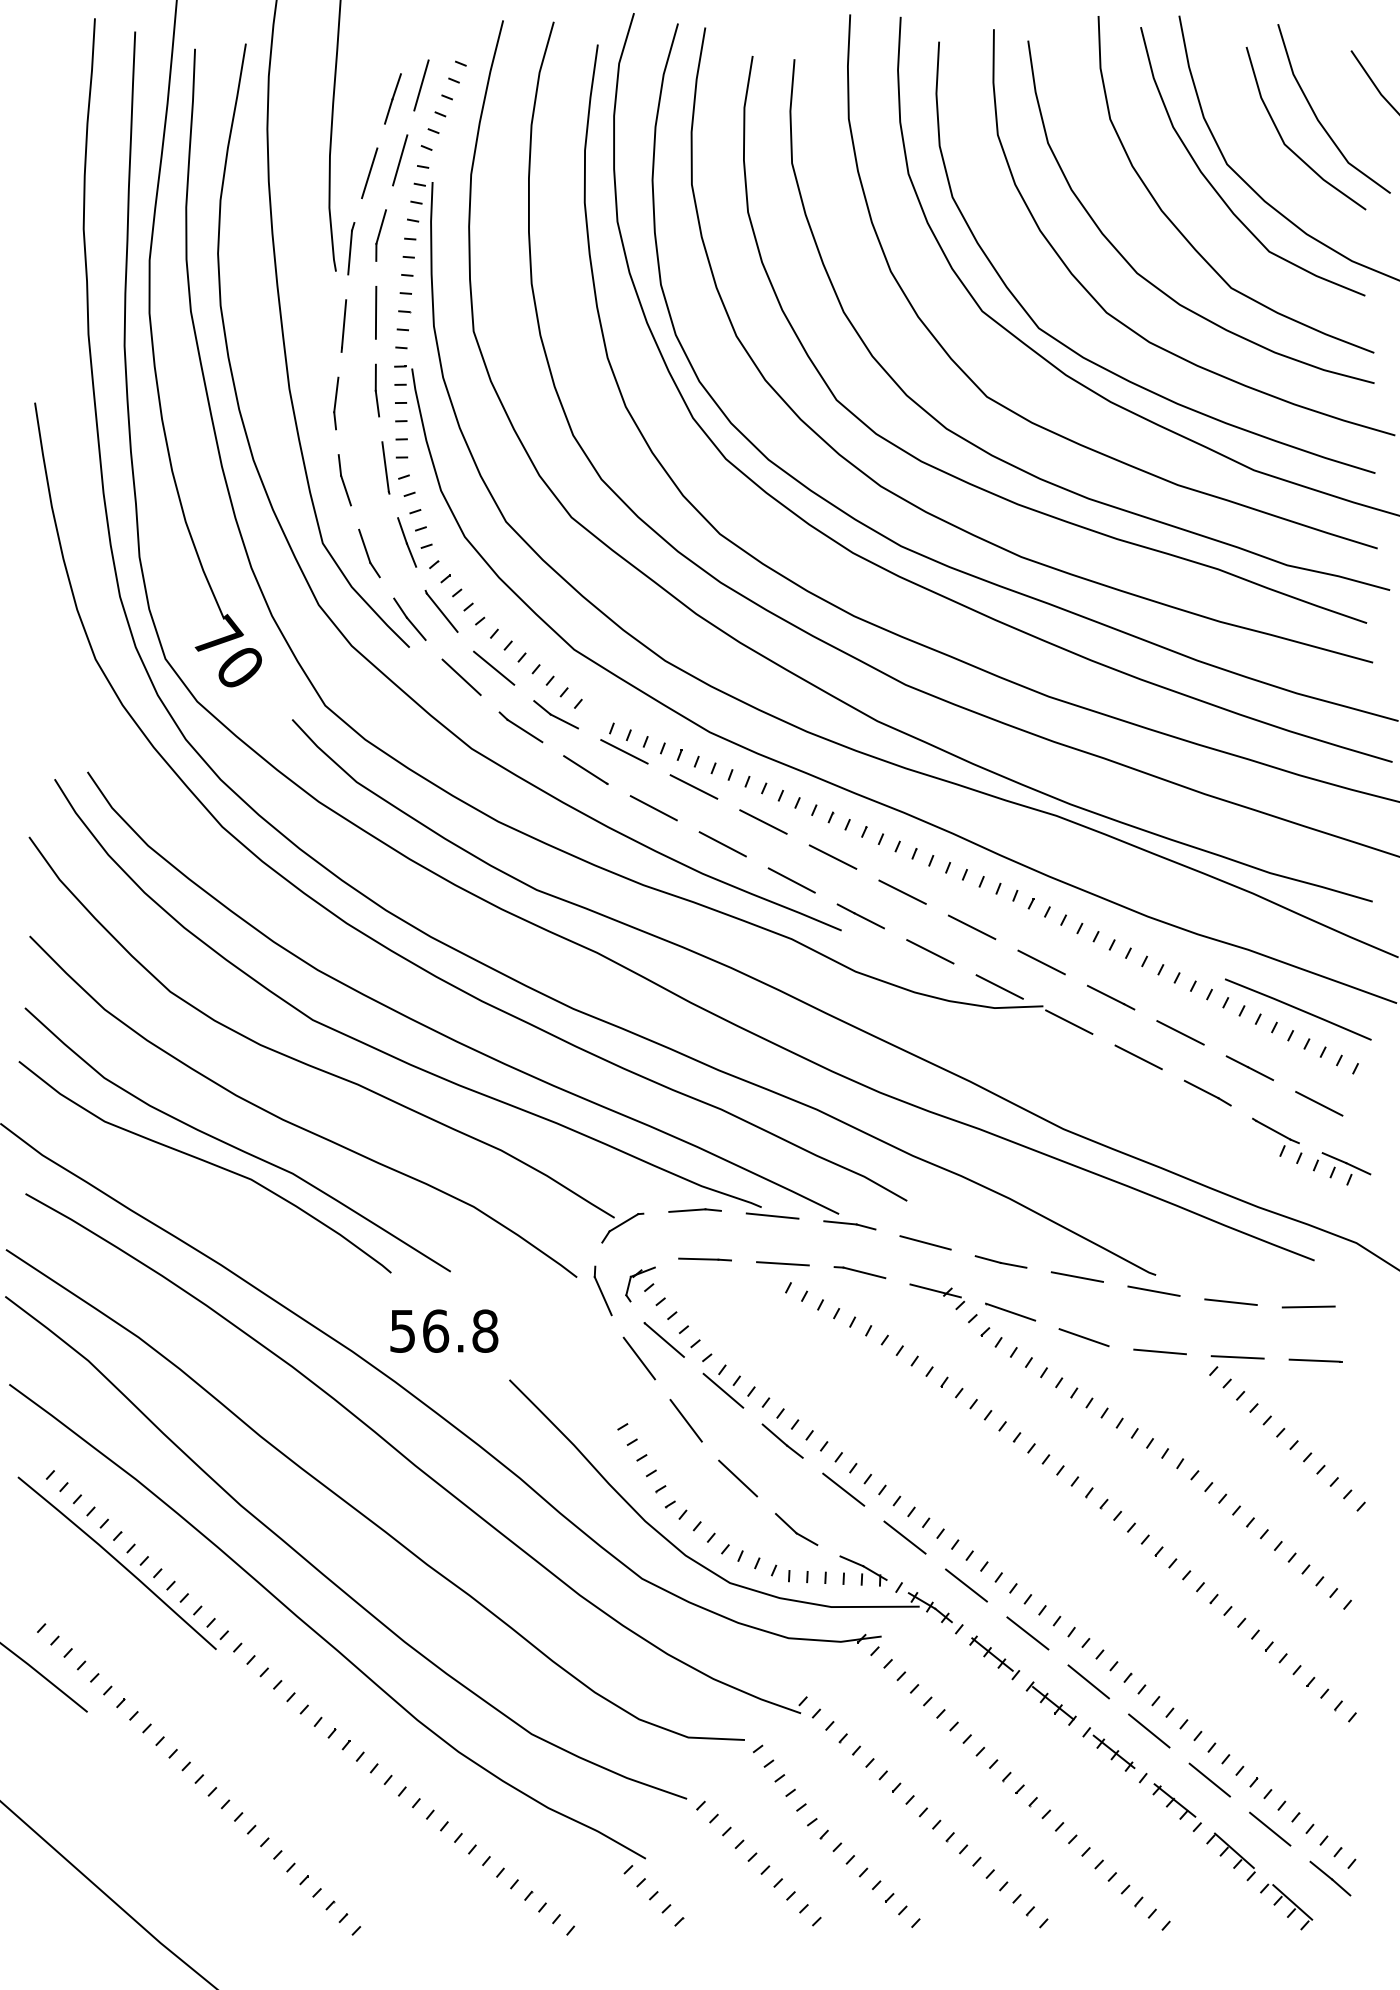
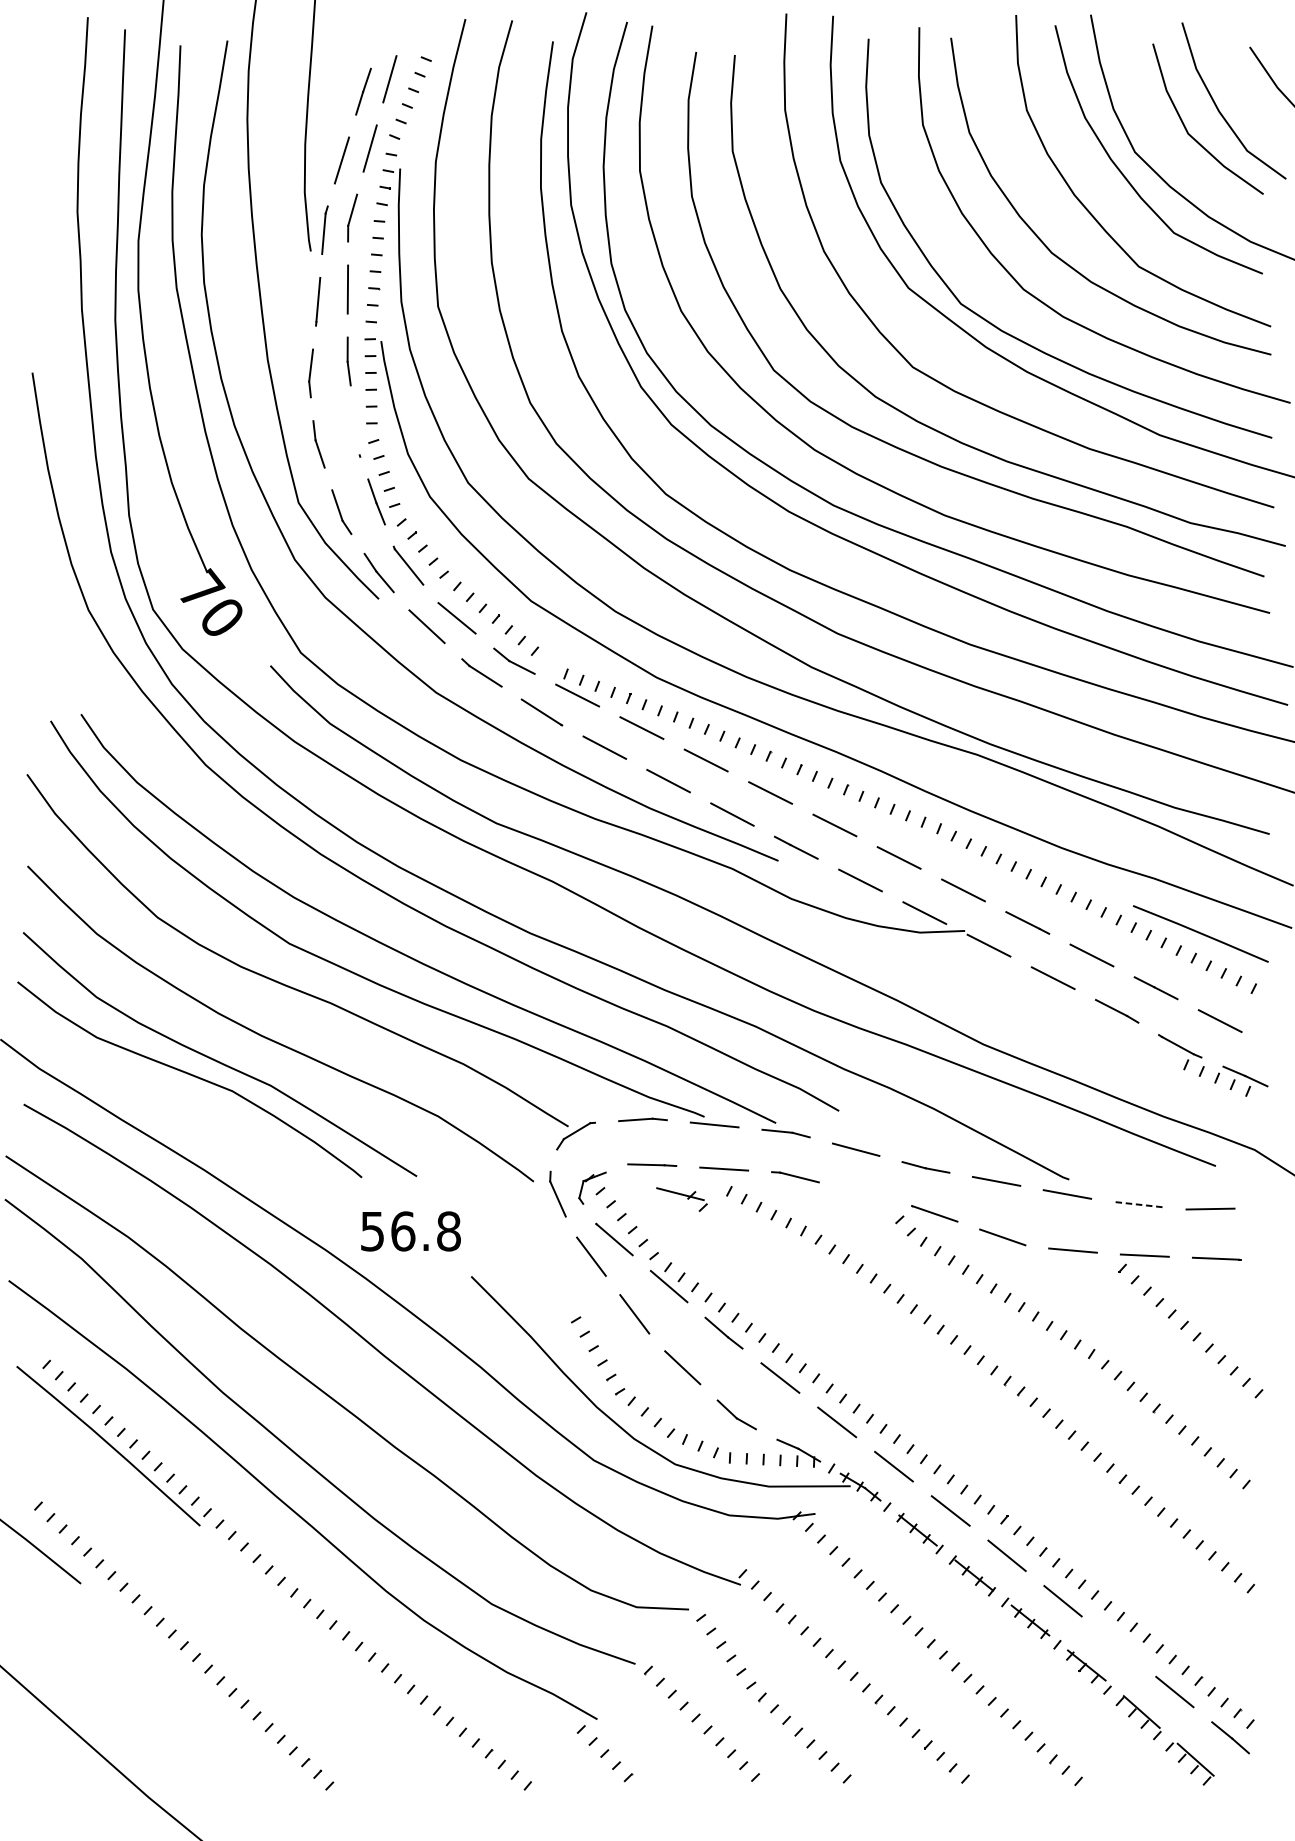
line: (385, 466) -> (356, 431), removed
part: (937, 1296) -> (682, 1199), moved
line: (1231, 1302) -> (1139, 1204), solid -> dashed
line: (1209, 1779) -> (1118, 1646), removed

